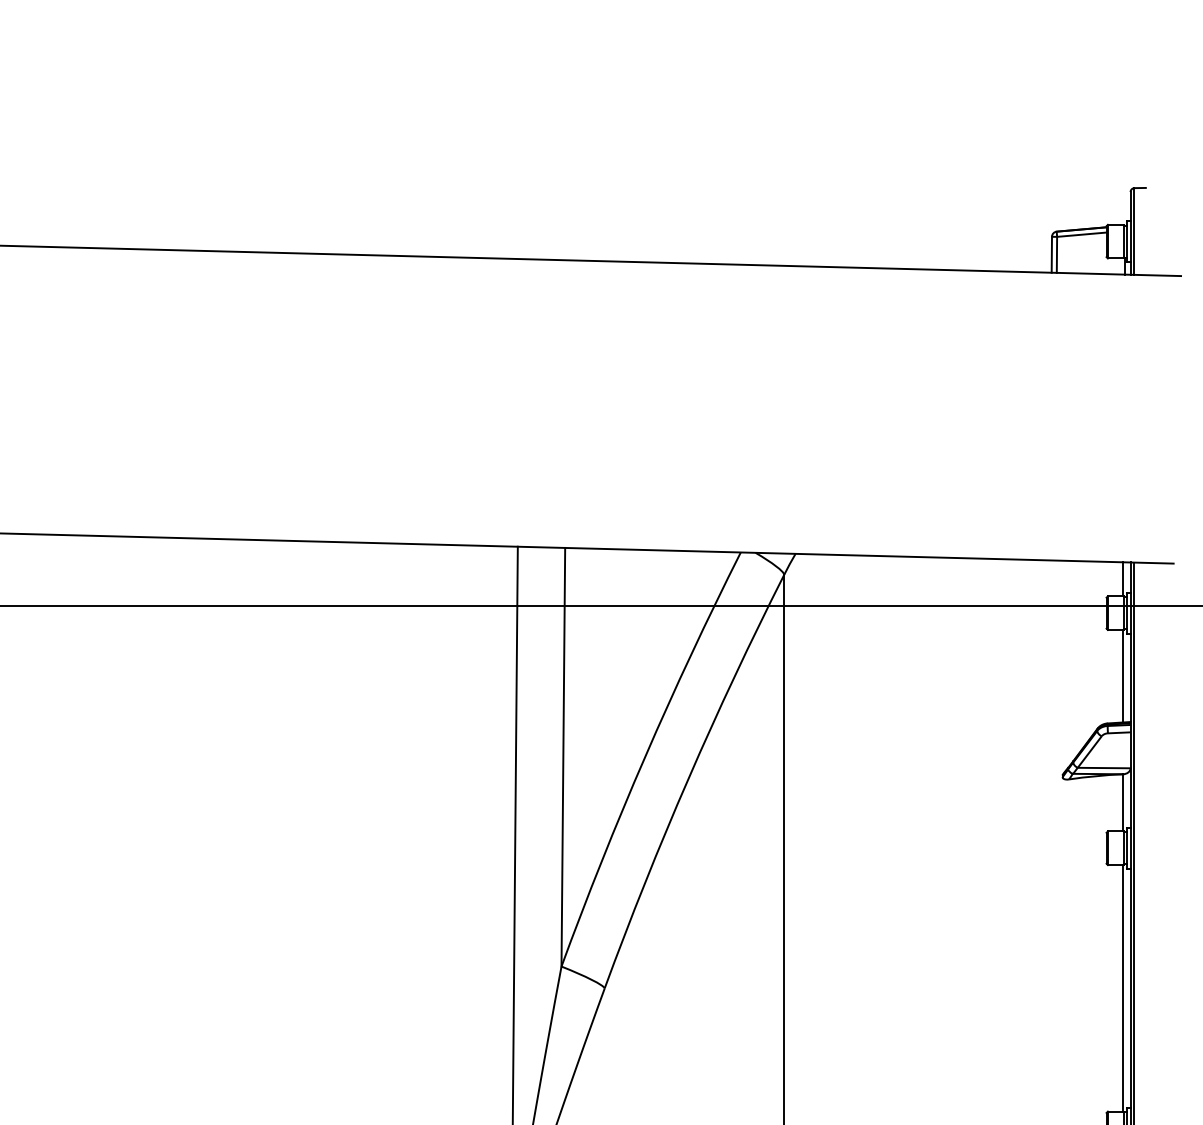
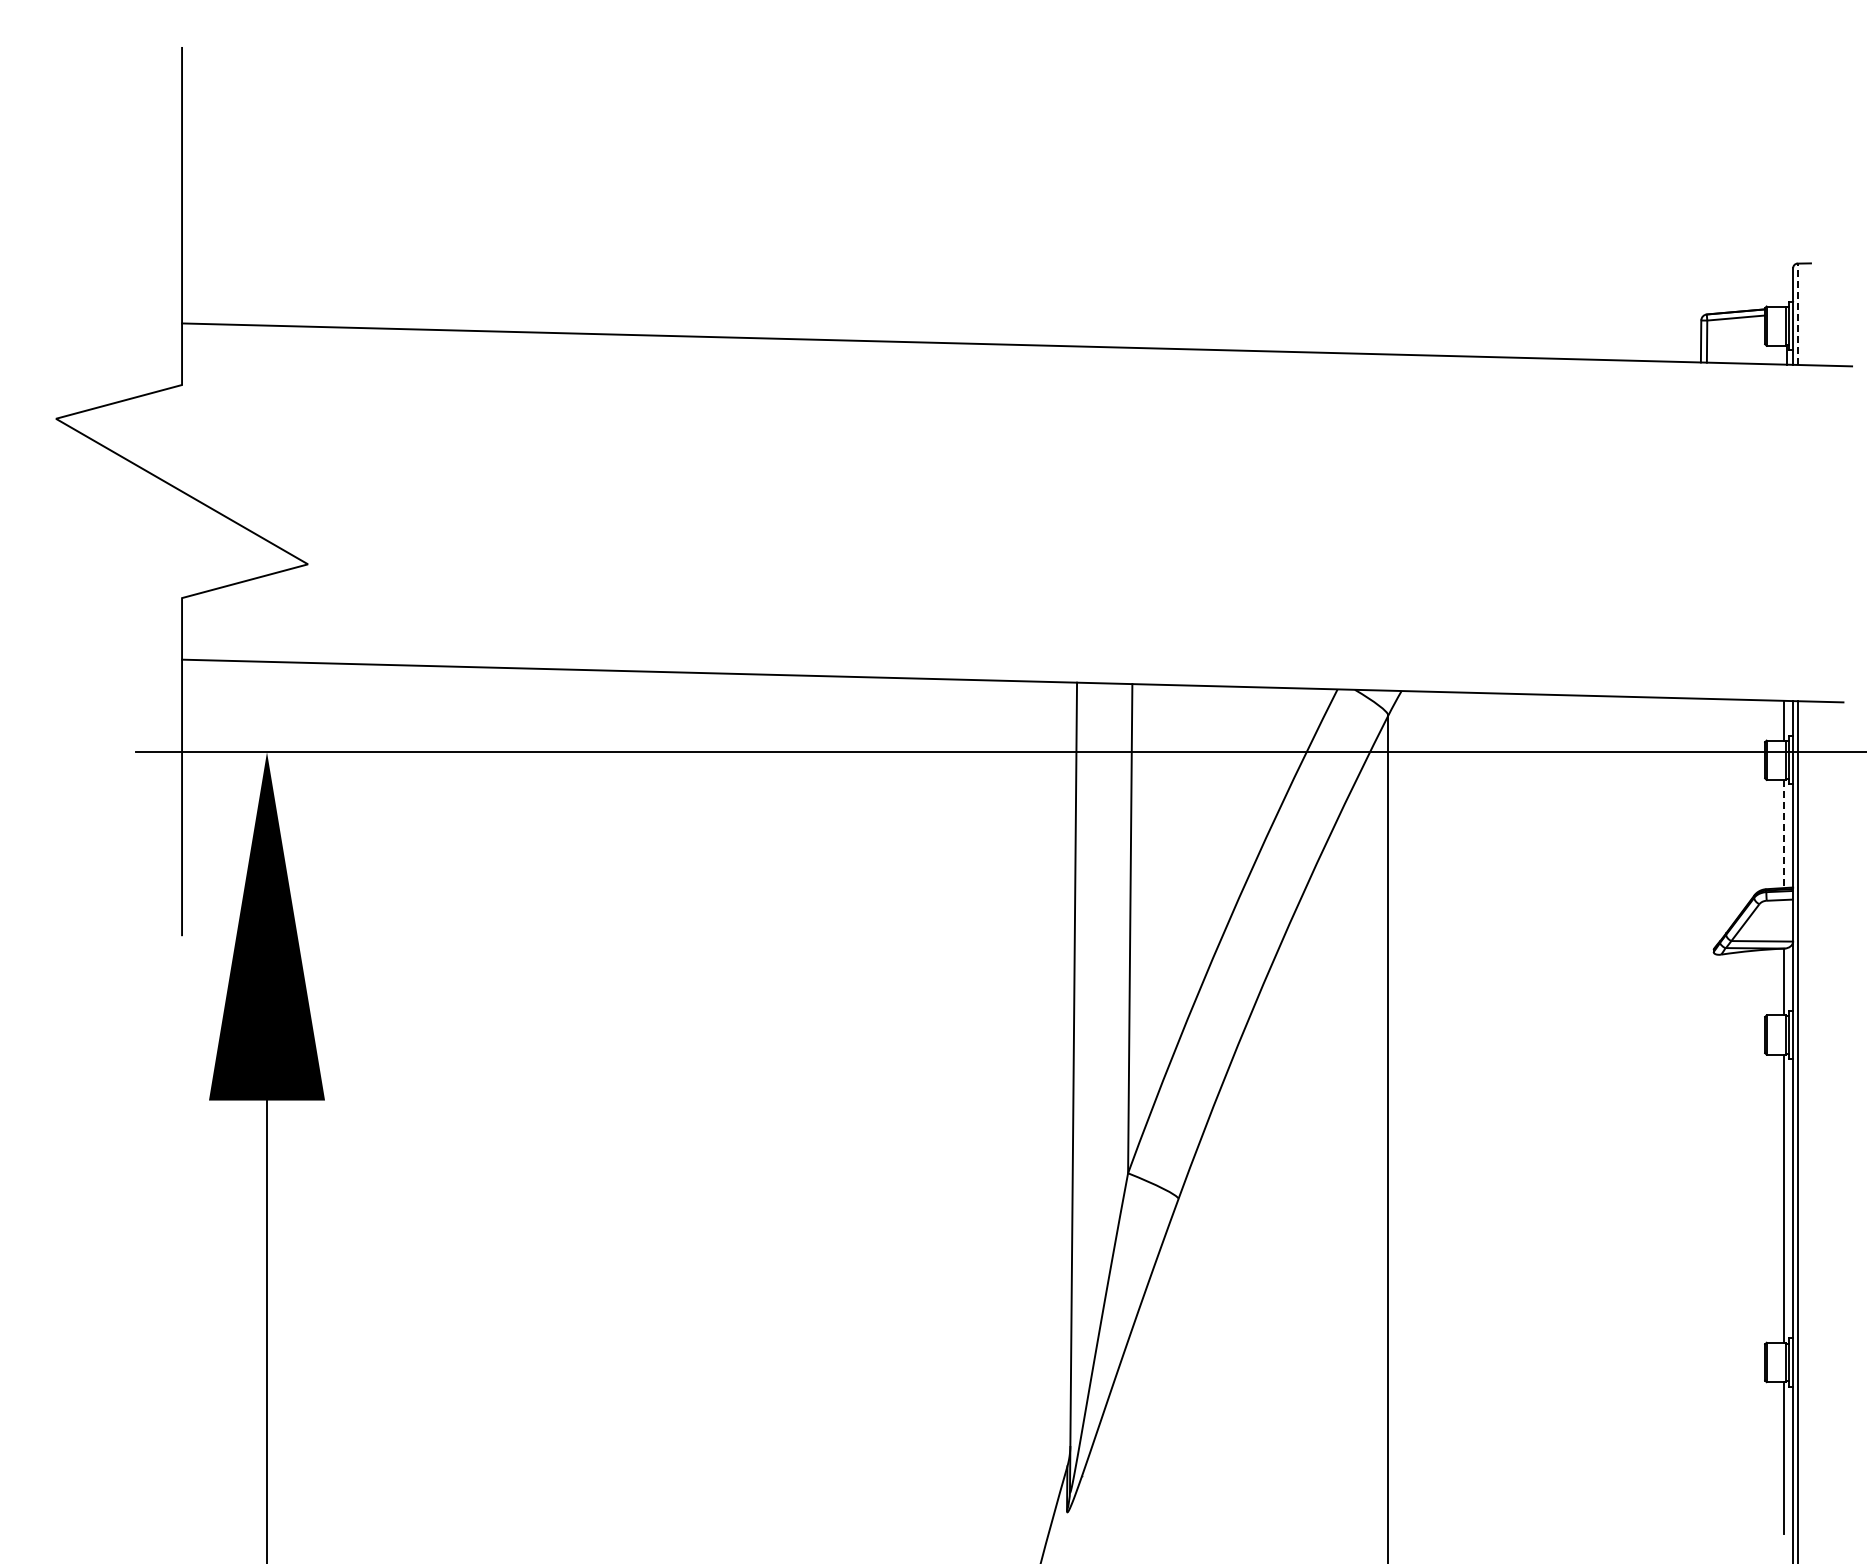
line: (1134, 231) -> (1797, 314), solid -> dashed
line: (1123, 676) -> (1784, 834), solid -> dashed

